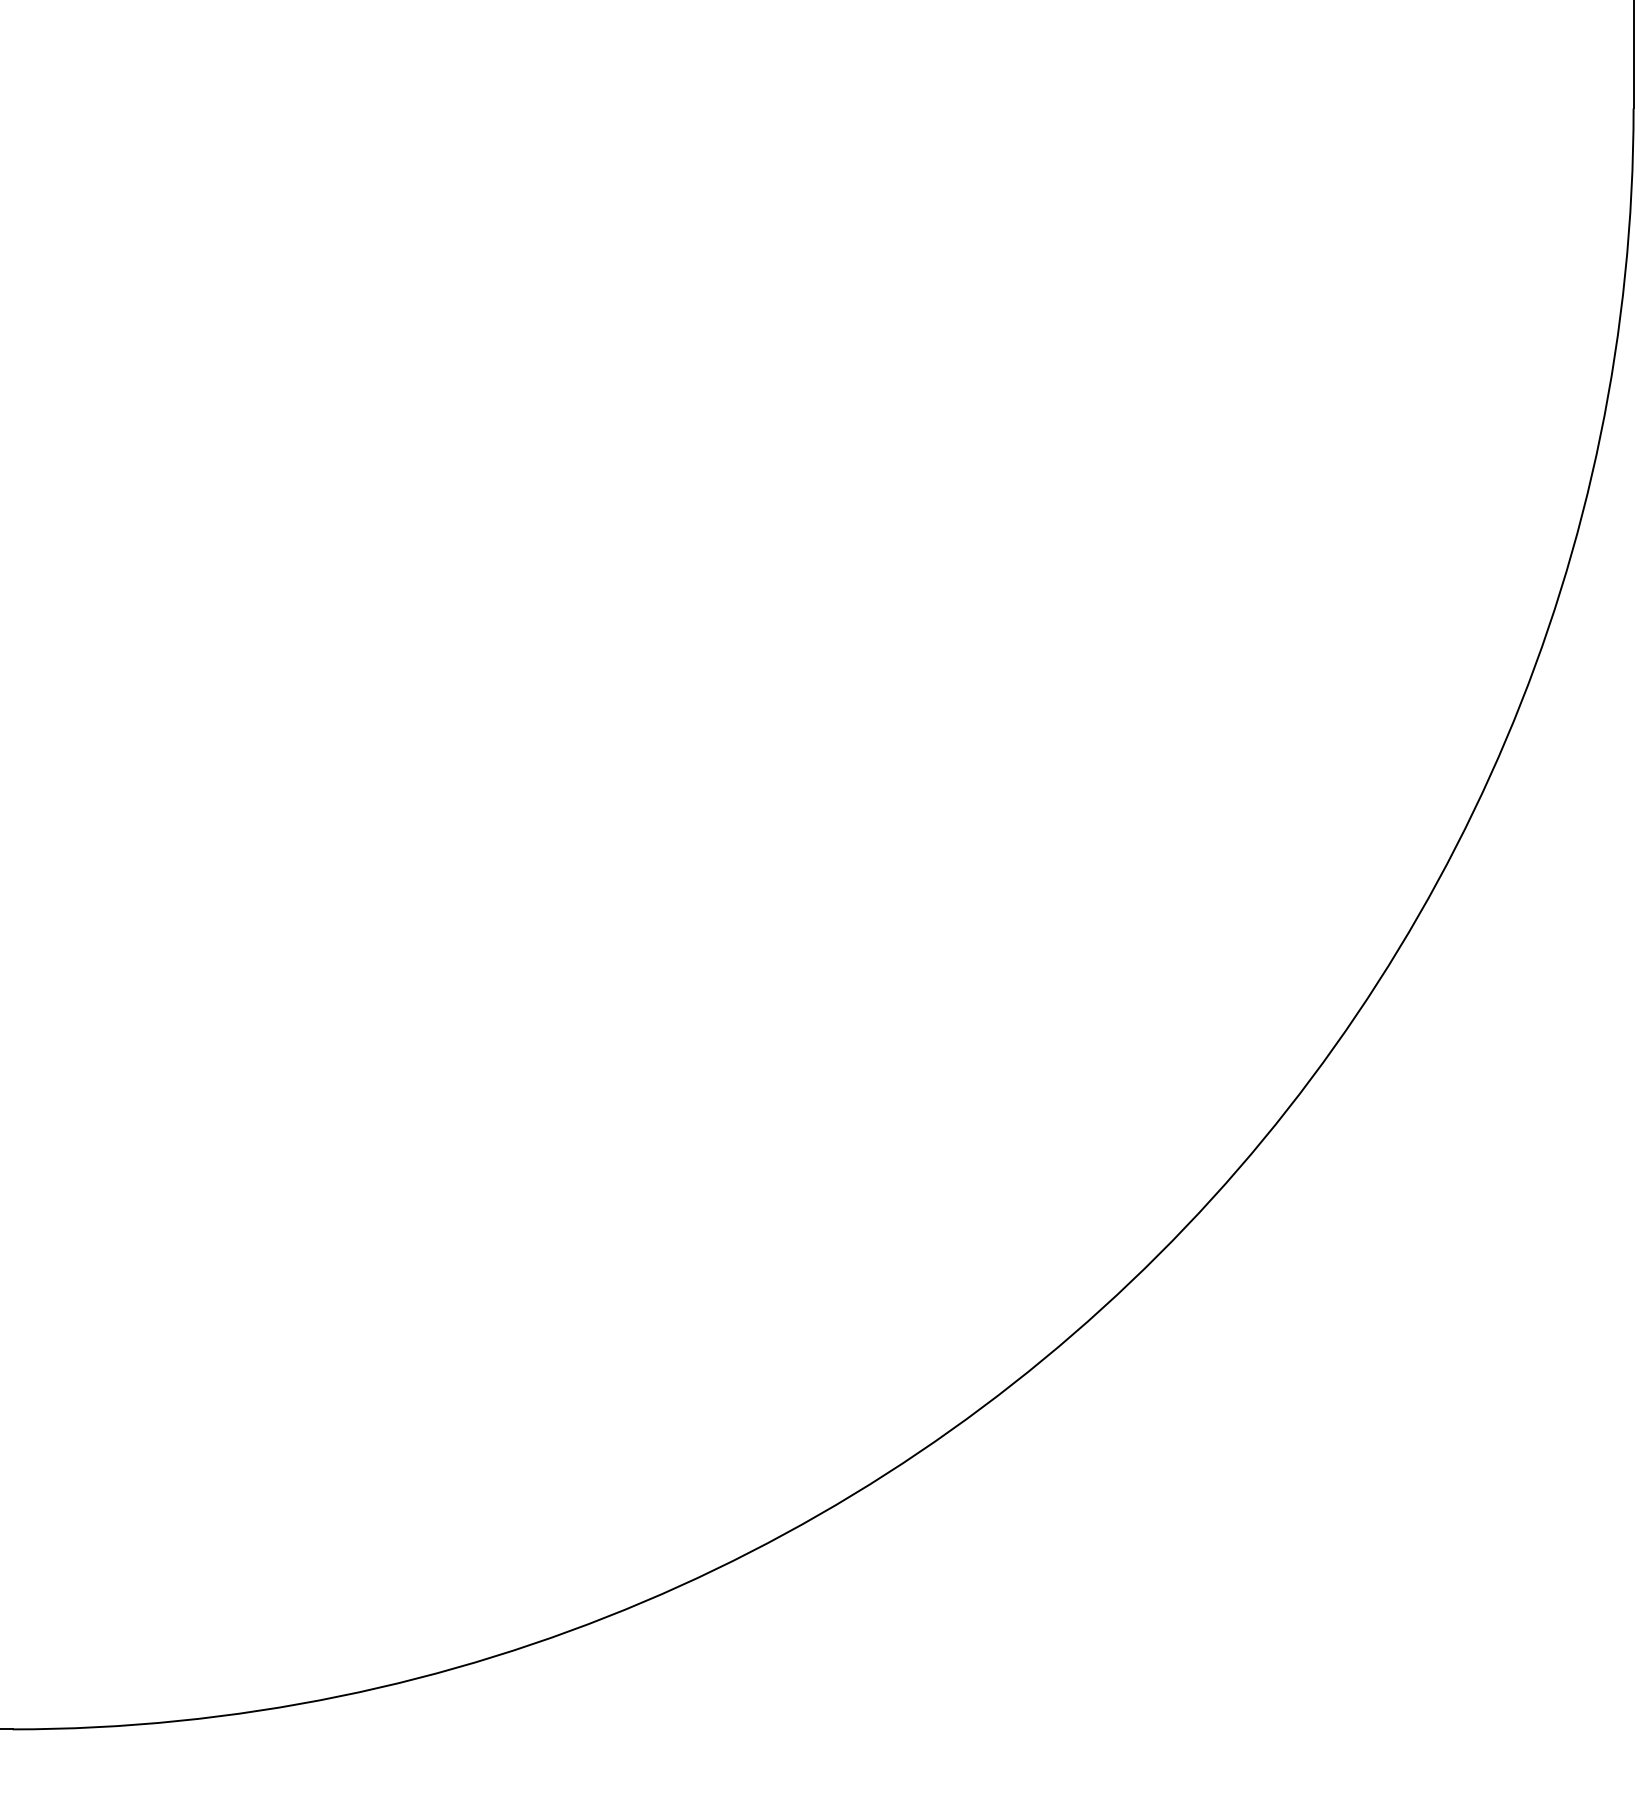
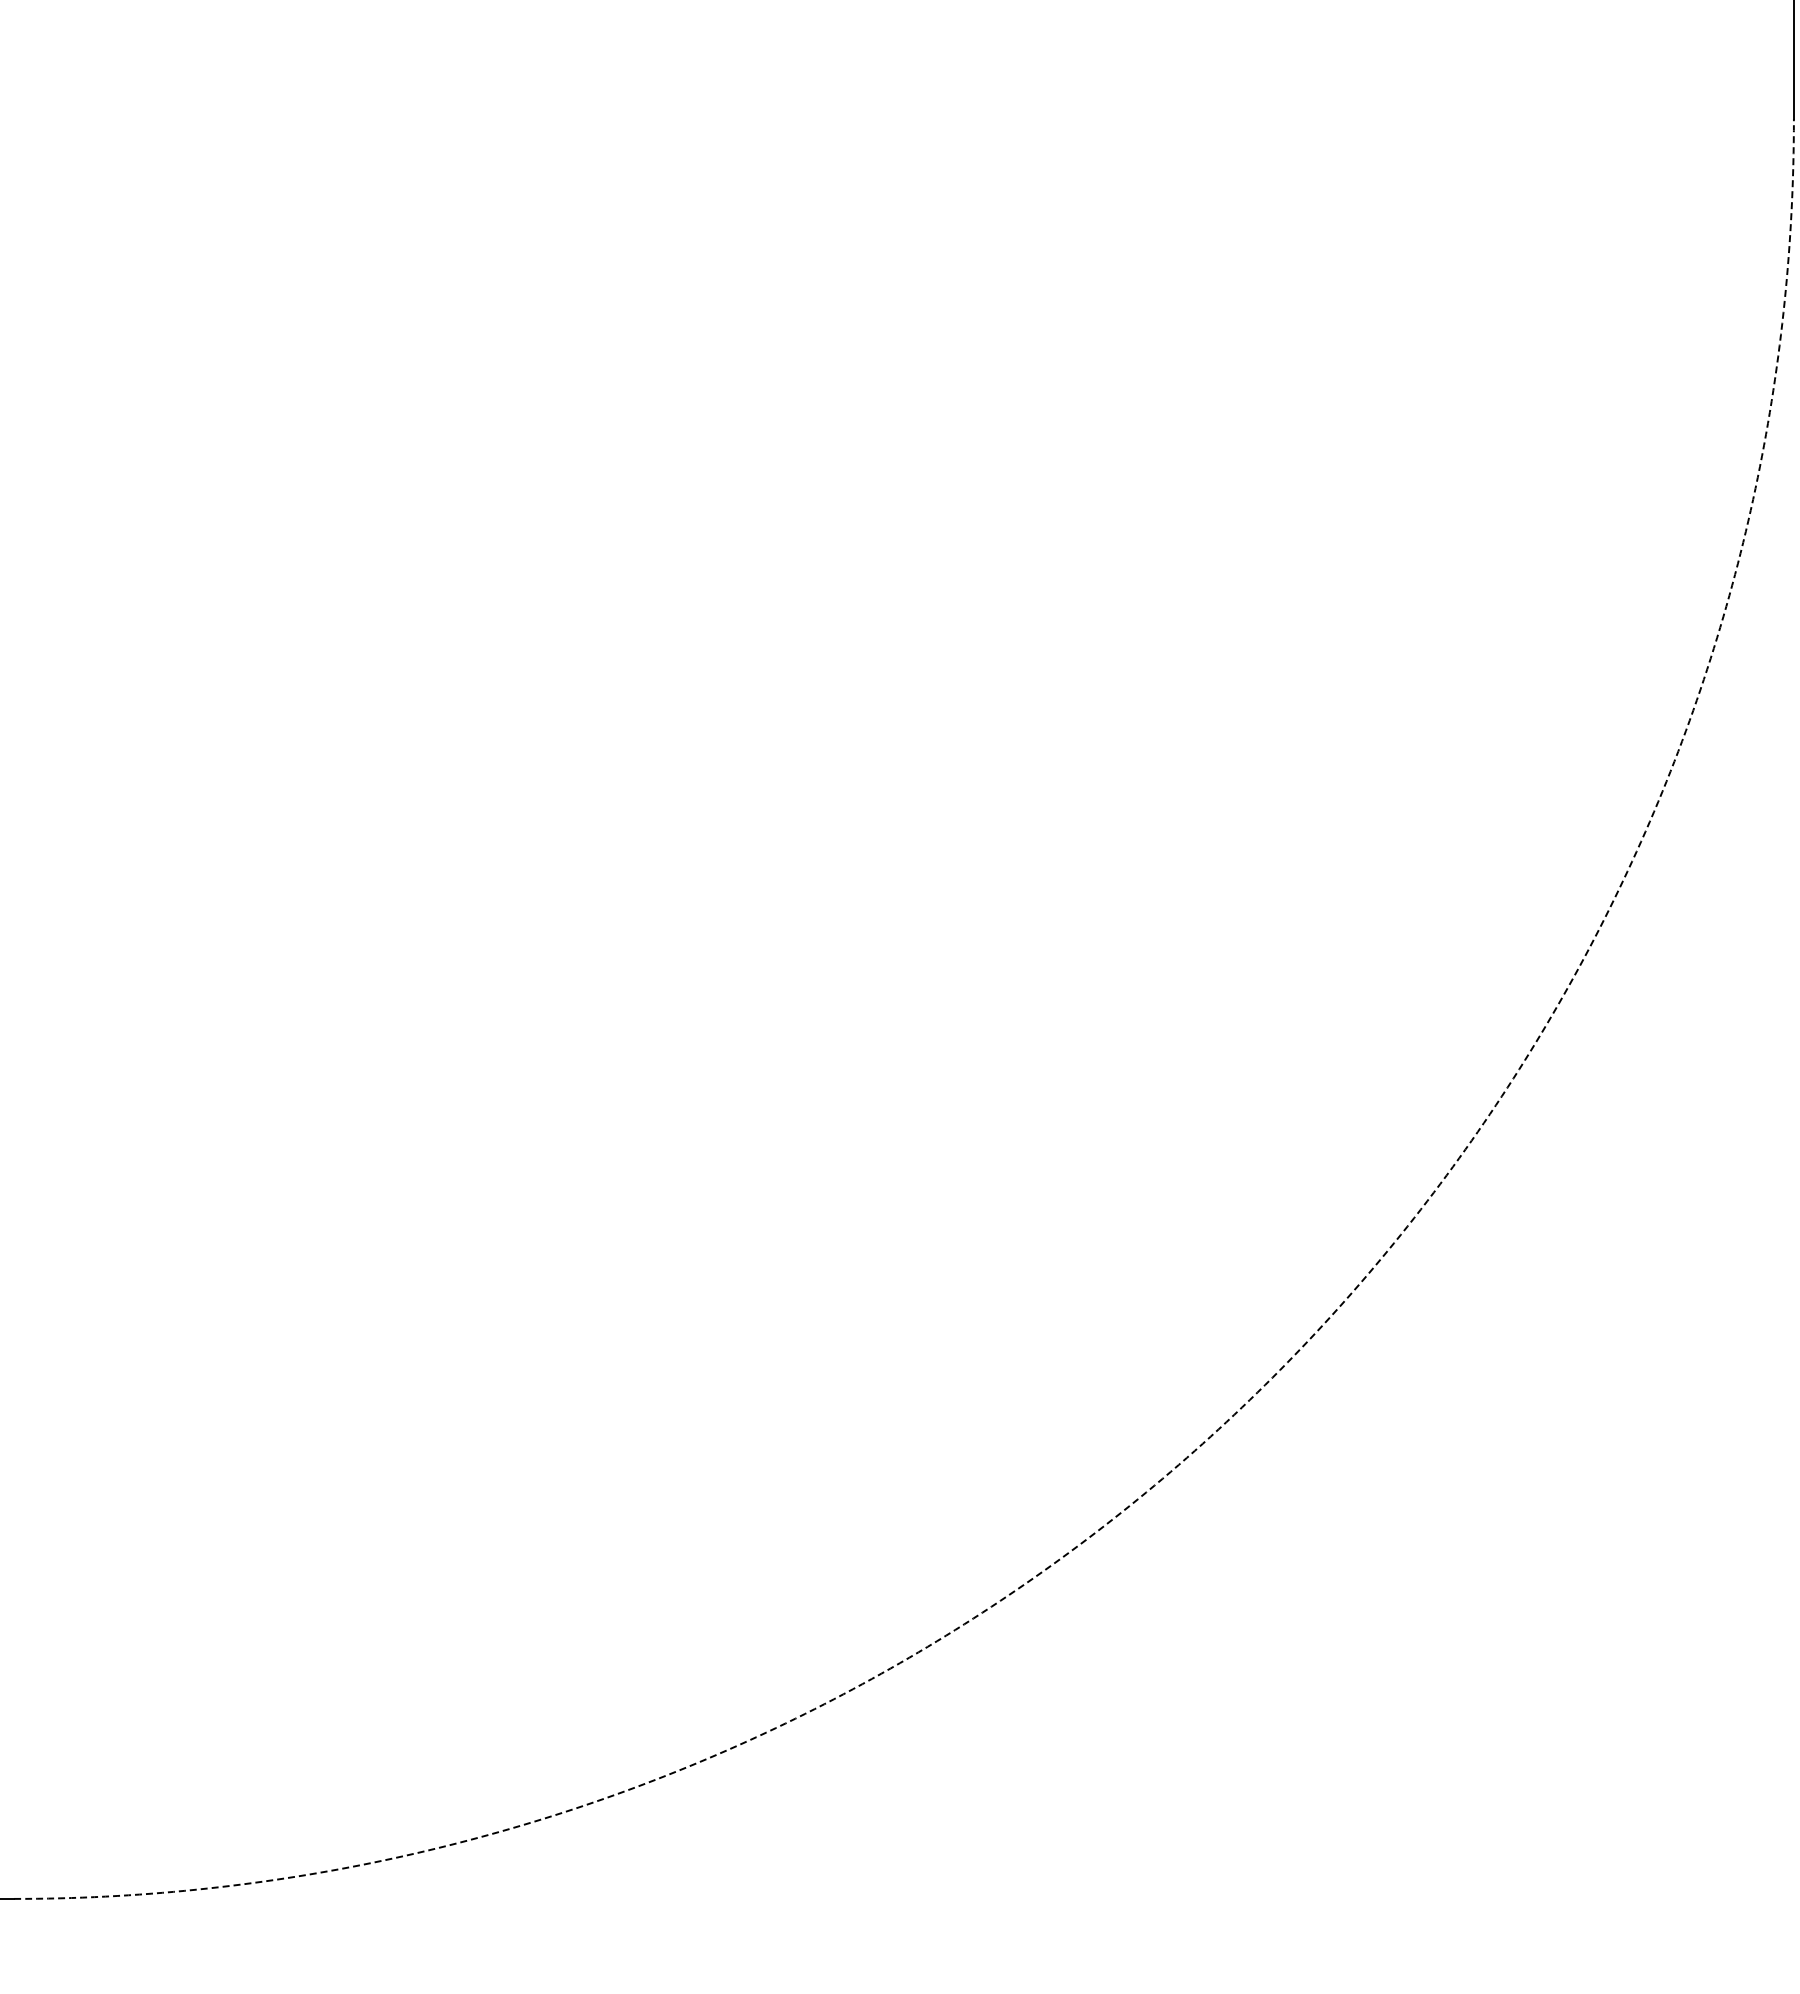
arc: (1158, 1254) -> (1272, 1377), solid -> dashed

